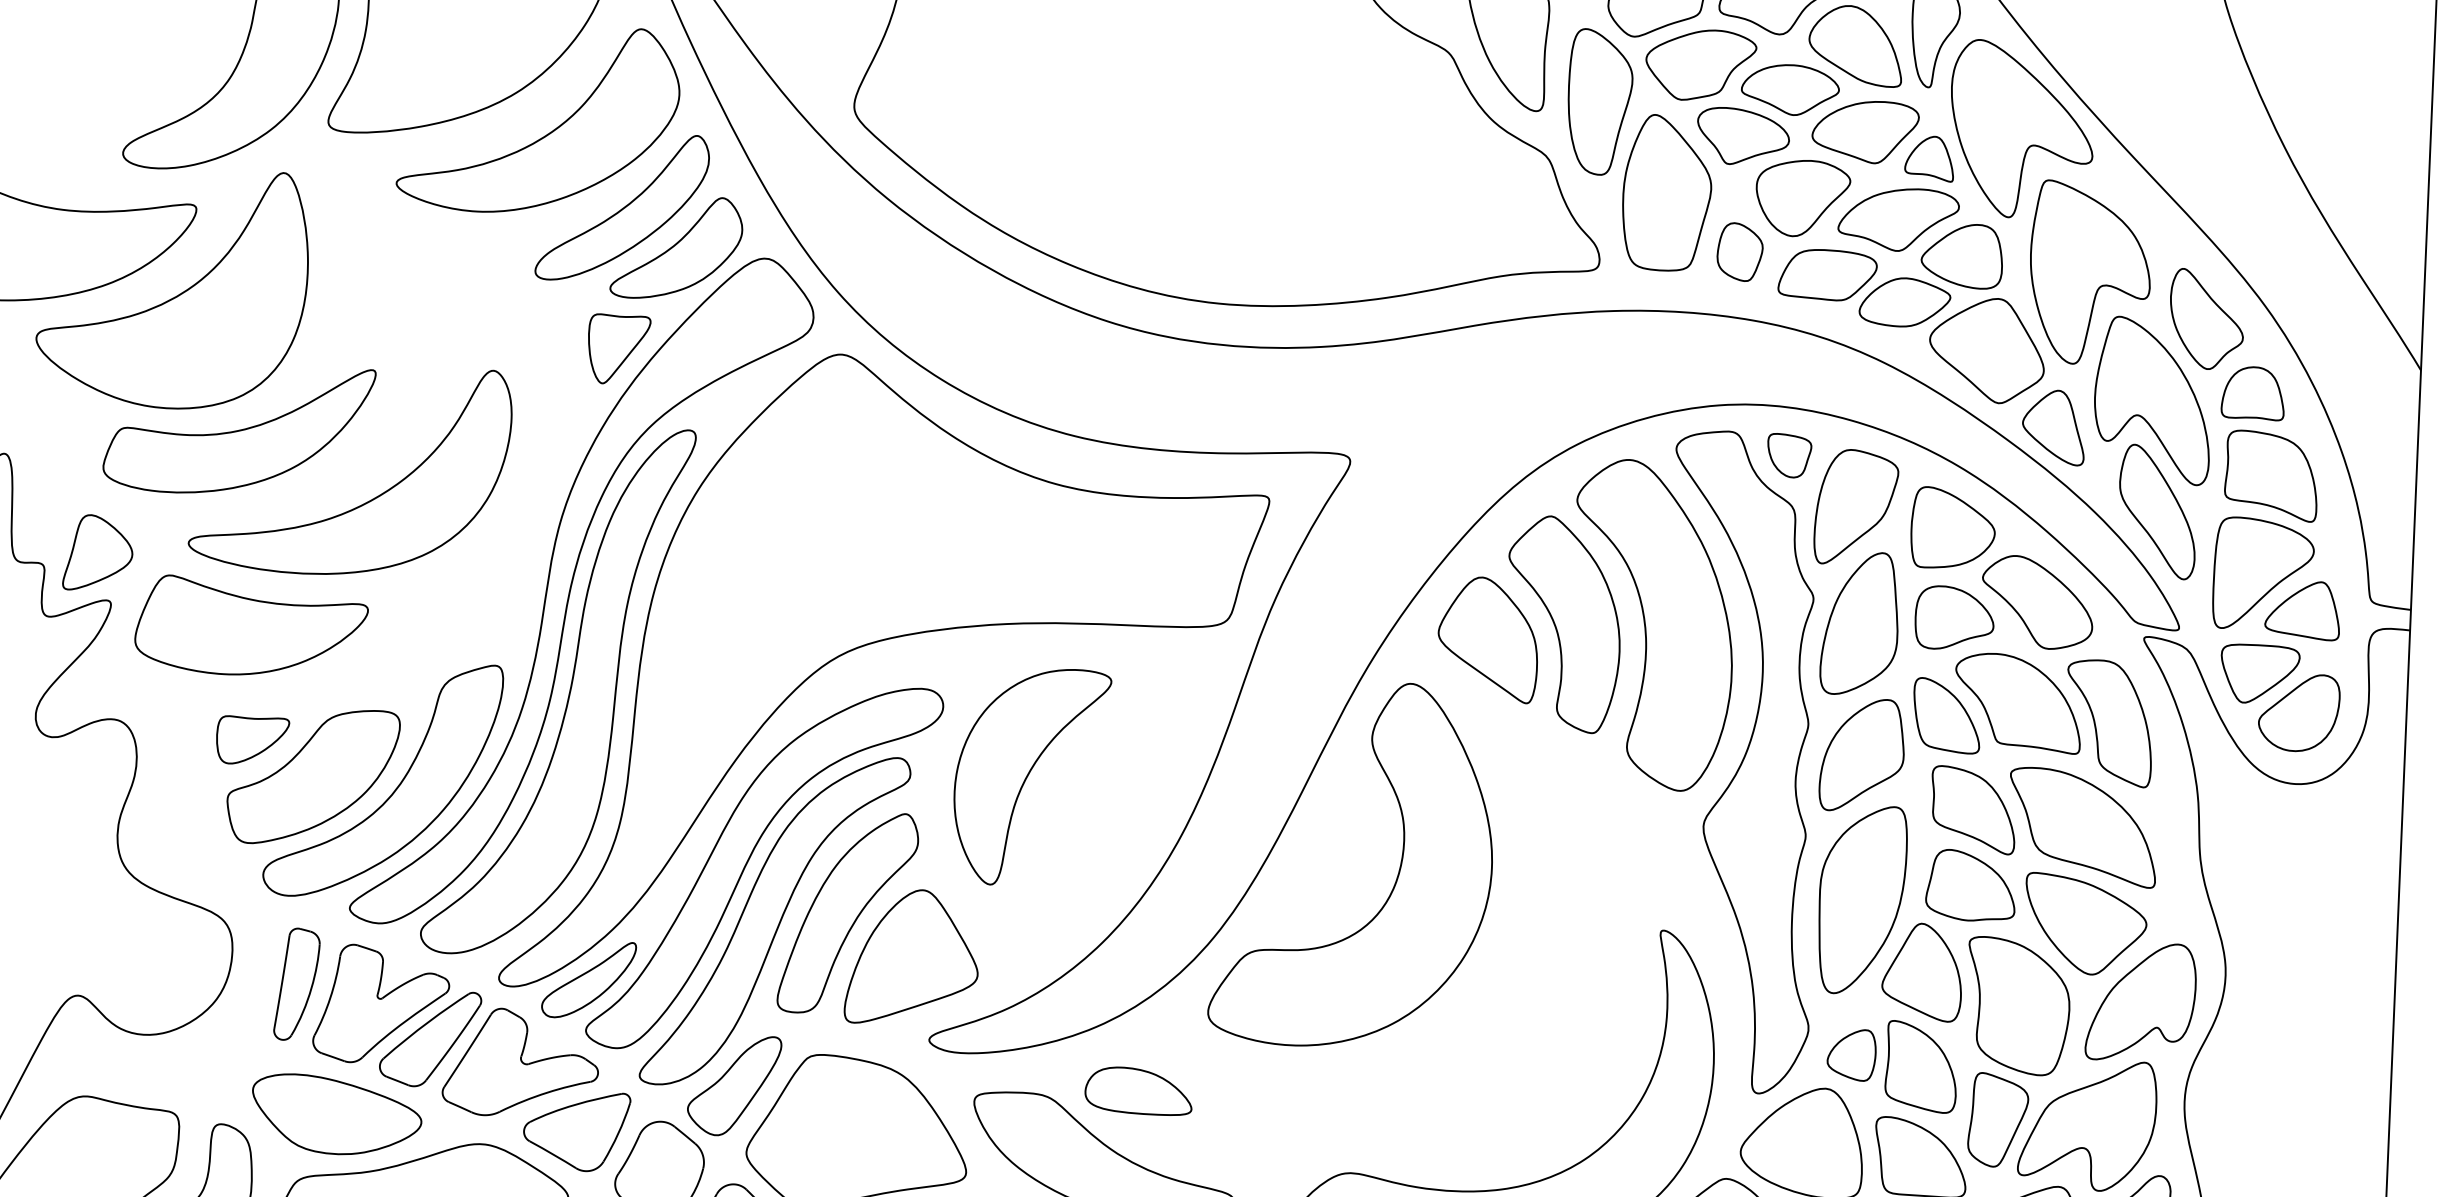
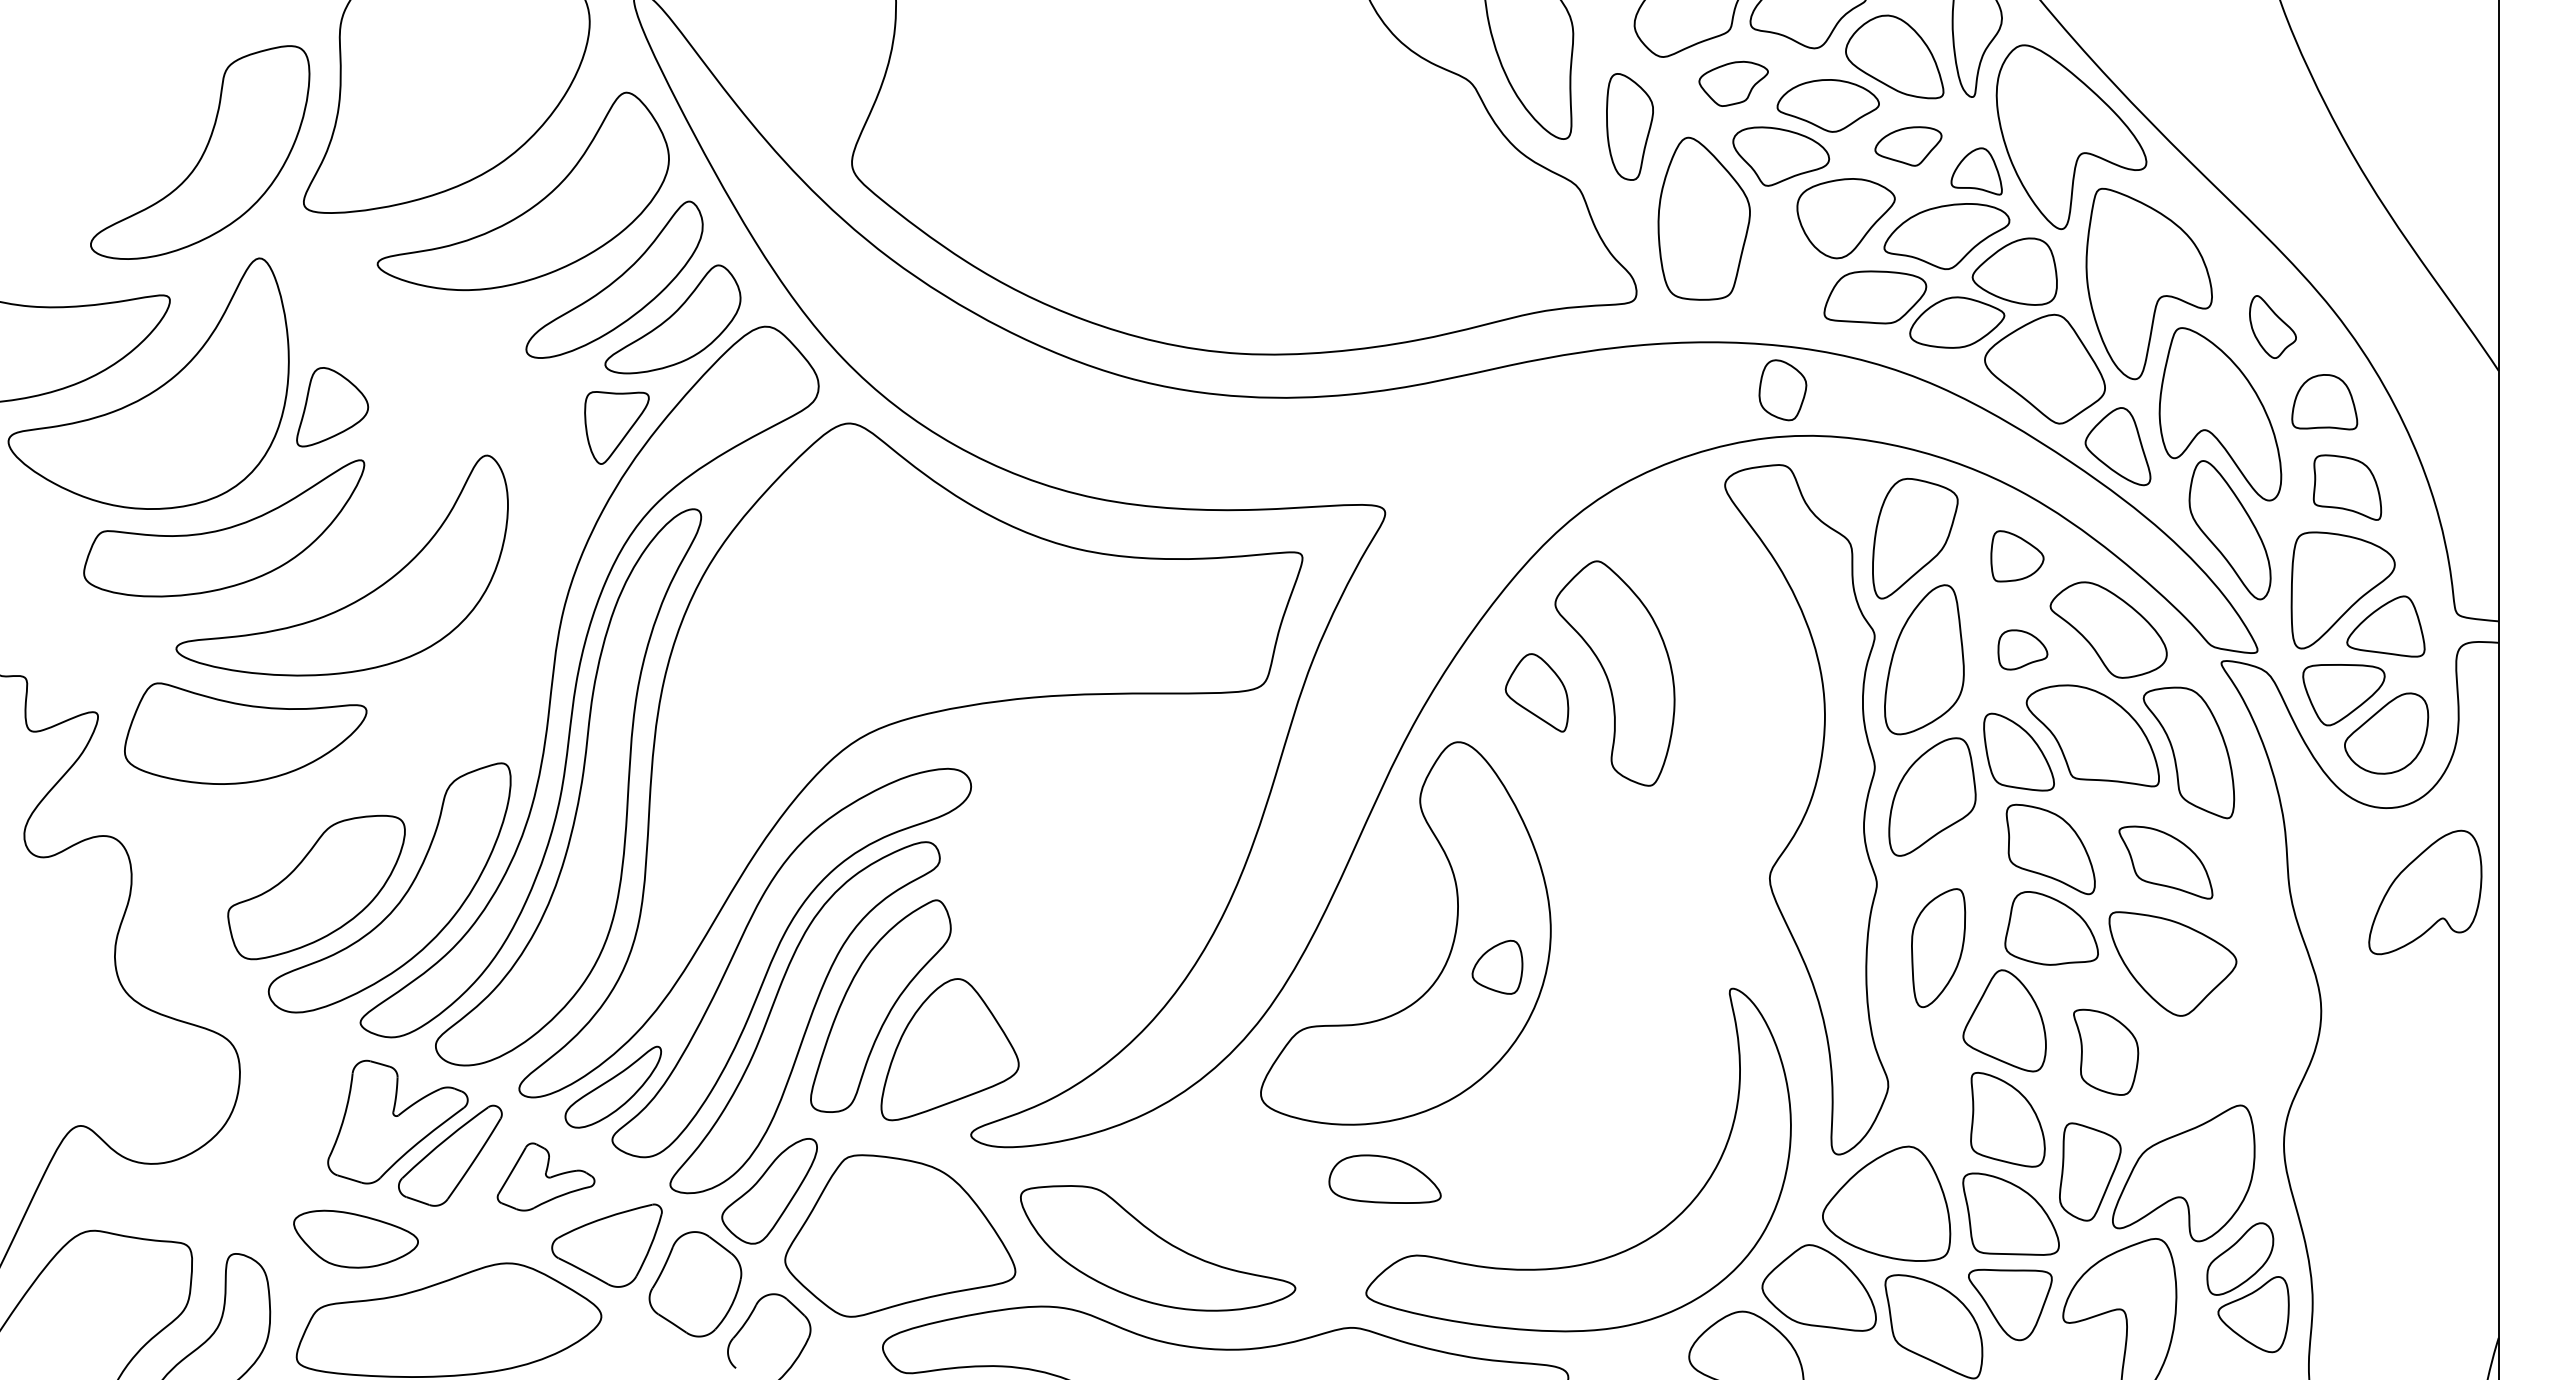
part: (1700, 64) -> (1733, 83), size x0.6
part: (1599, 101) -> (1629, 126), size x0.7
part: (1865, 132) -> (1908, 146), size x0.6
part: (1739, 252) -> (1782, 390), moved
part: (2206, 318) -> (2272, 326), size x0.6
part: (1788, 455) -> (1842, 487), removed
part: (2271, 475) -> (2347, 487), size x0.7
part: (1953, 528) -> (2017, 556), size x0.6
part: (98, 553) -> (332, 407), moved
part: (1954, 617) -> (2022, 649), size x0.6
part: (1653, 625) -> (1708, 670), removed
part: (1487, 639) -> (1536, 692), size x0.6
part: (252, 739) -> (251, 851), removed
part: (1030, 777) -> (1065, 856), removed
part: (2082, 827) -> (2165, 862), size x0.6
part: (1862, 899) -> (1938, 947), size x0.6
part: (296, 984) -> (308, 1104), removed
part: (2141, 1002) -> (2425, 892), moved
part: (2017, 1006) -> (2105, 1052), size x0.6
part: (1851, 1054) -> (1497, 966), moved
part: (520, 1062) -> (545, 1176), size x0.6
part: (1138, 1090) -> (1384, 1178), moved
part: (336, 1114) -> (355, 1238), size x0.7

